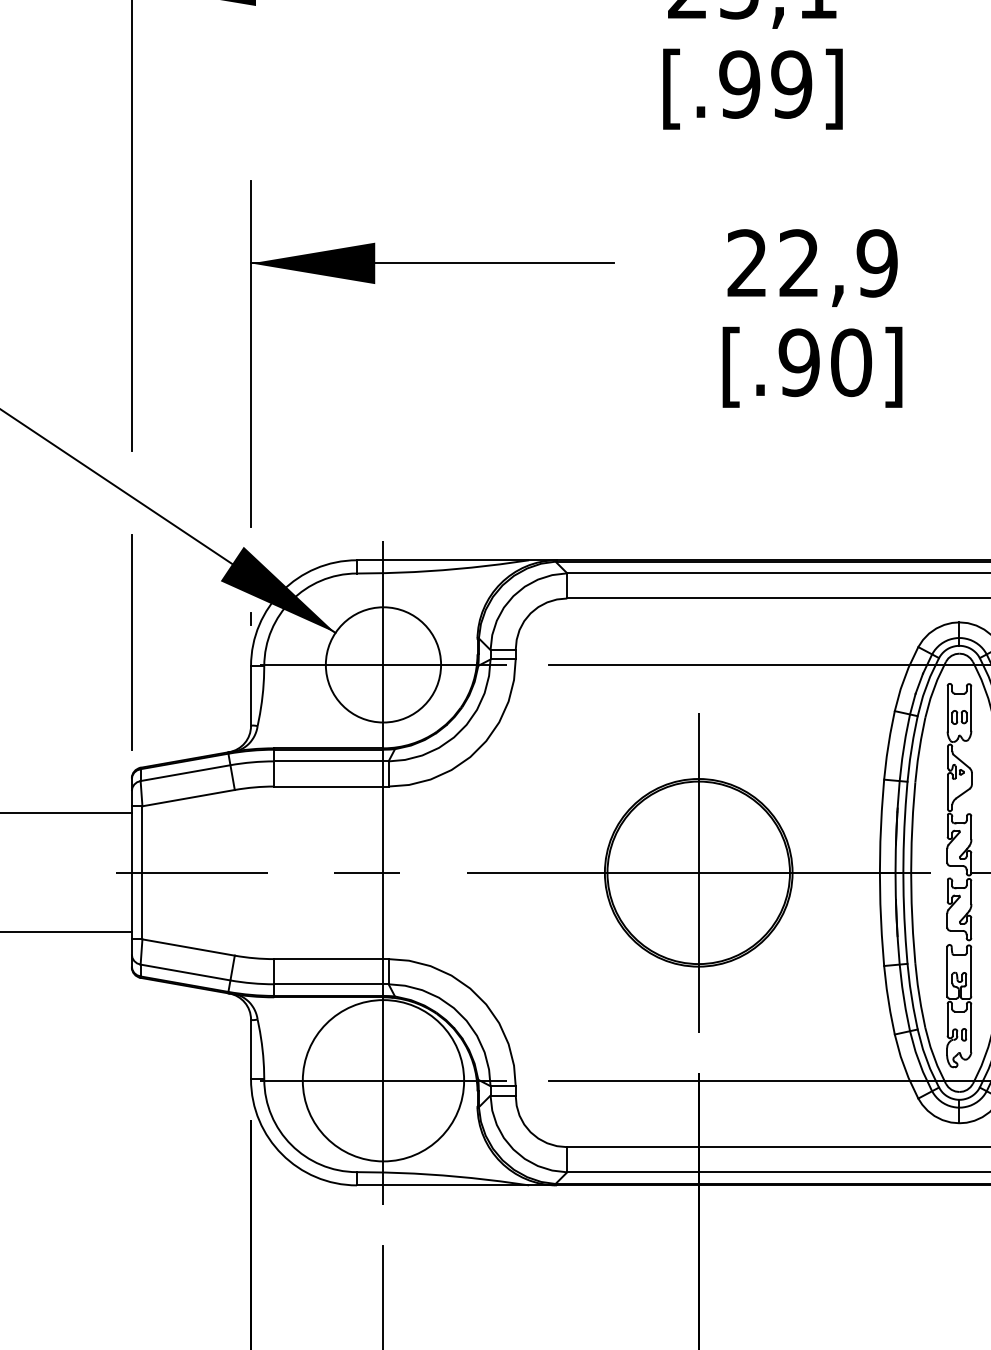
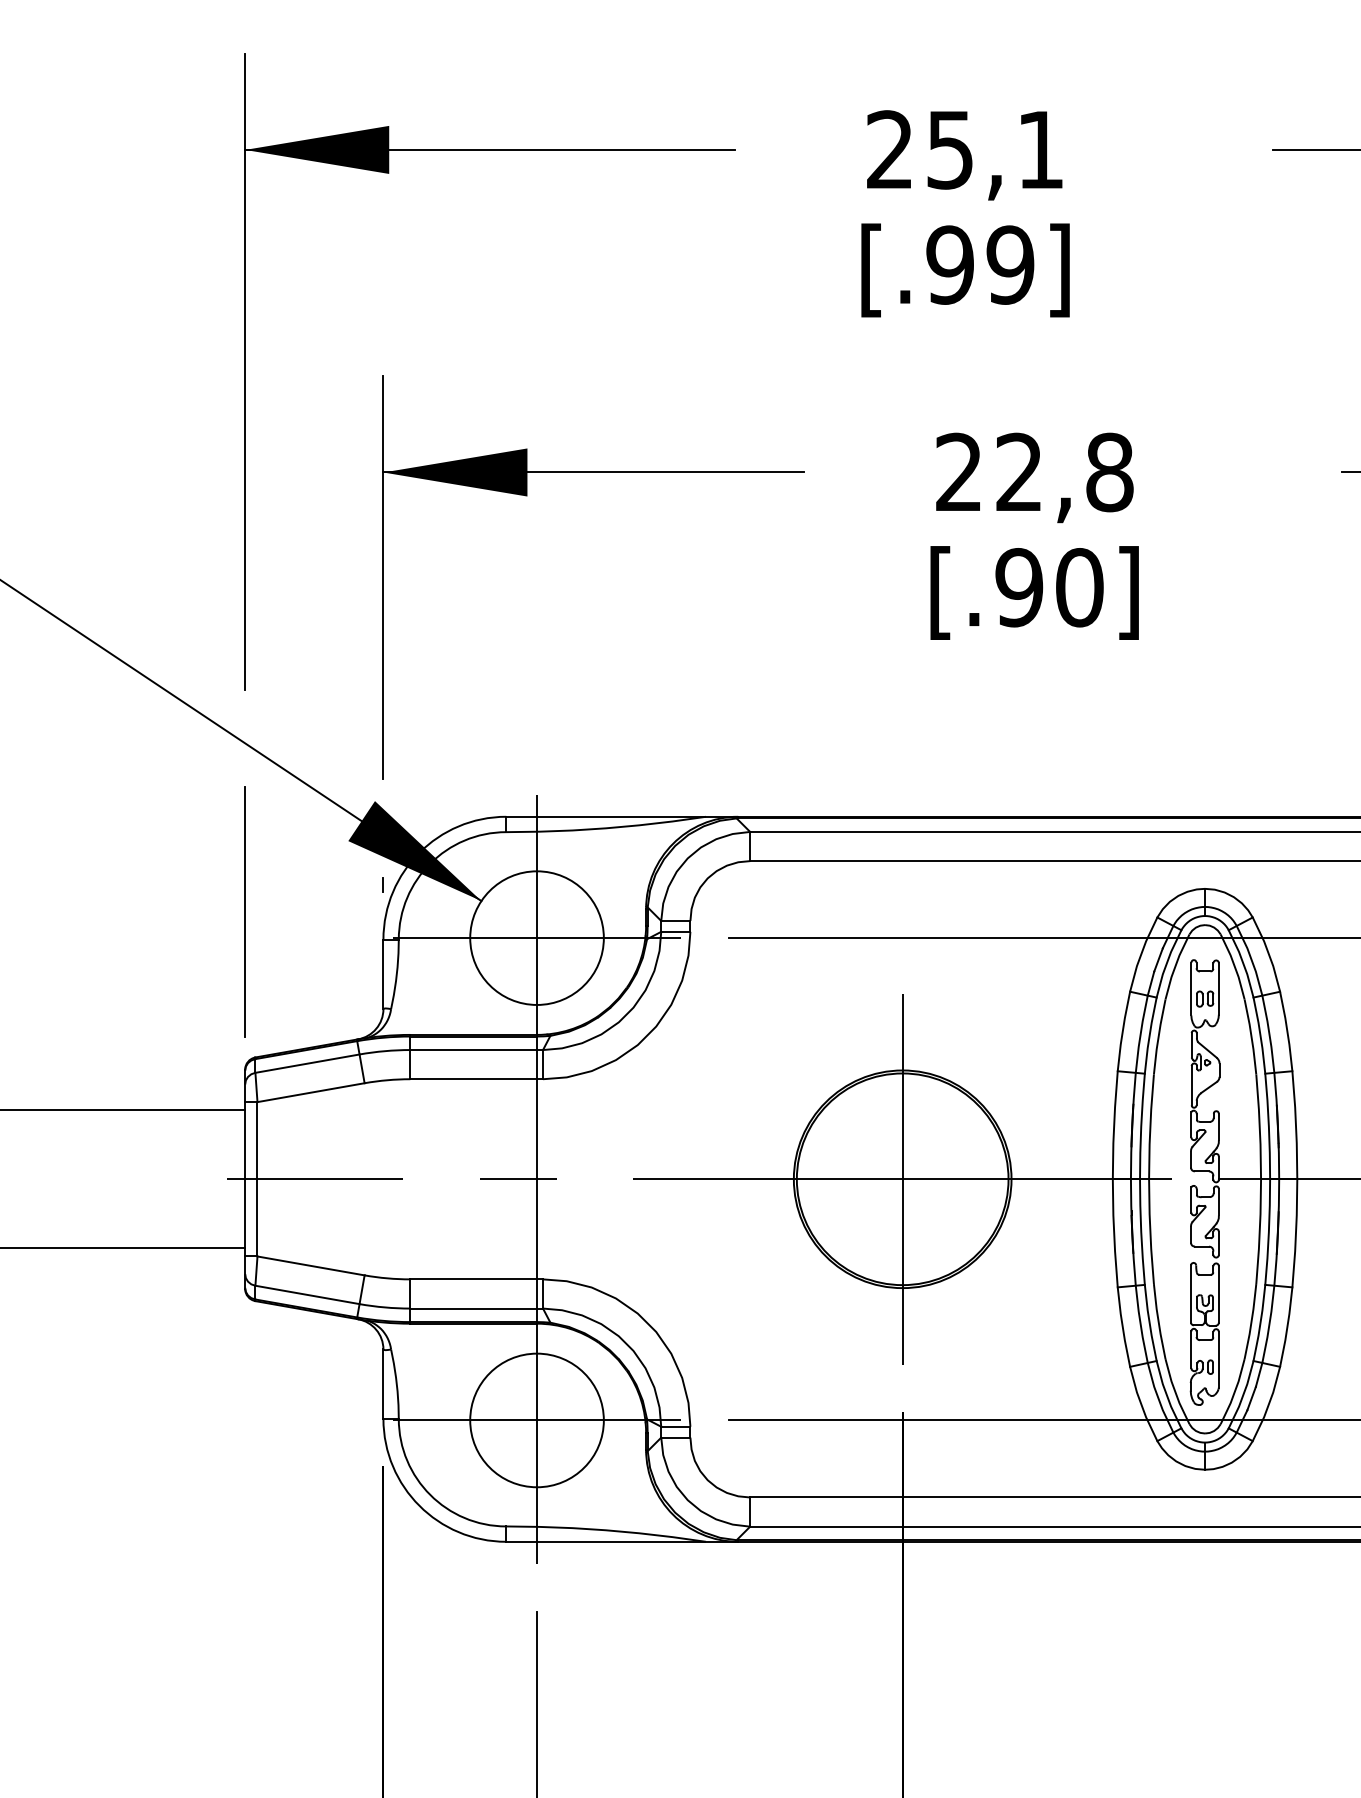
text: (877, 263) -> (1109, 472), 22,9 -> 22,8
circle: (383, 1080) -> (536, 1420), size x0.71

